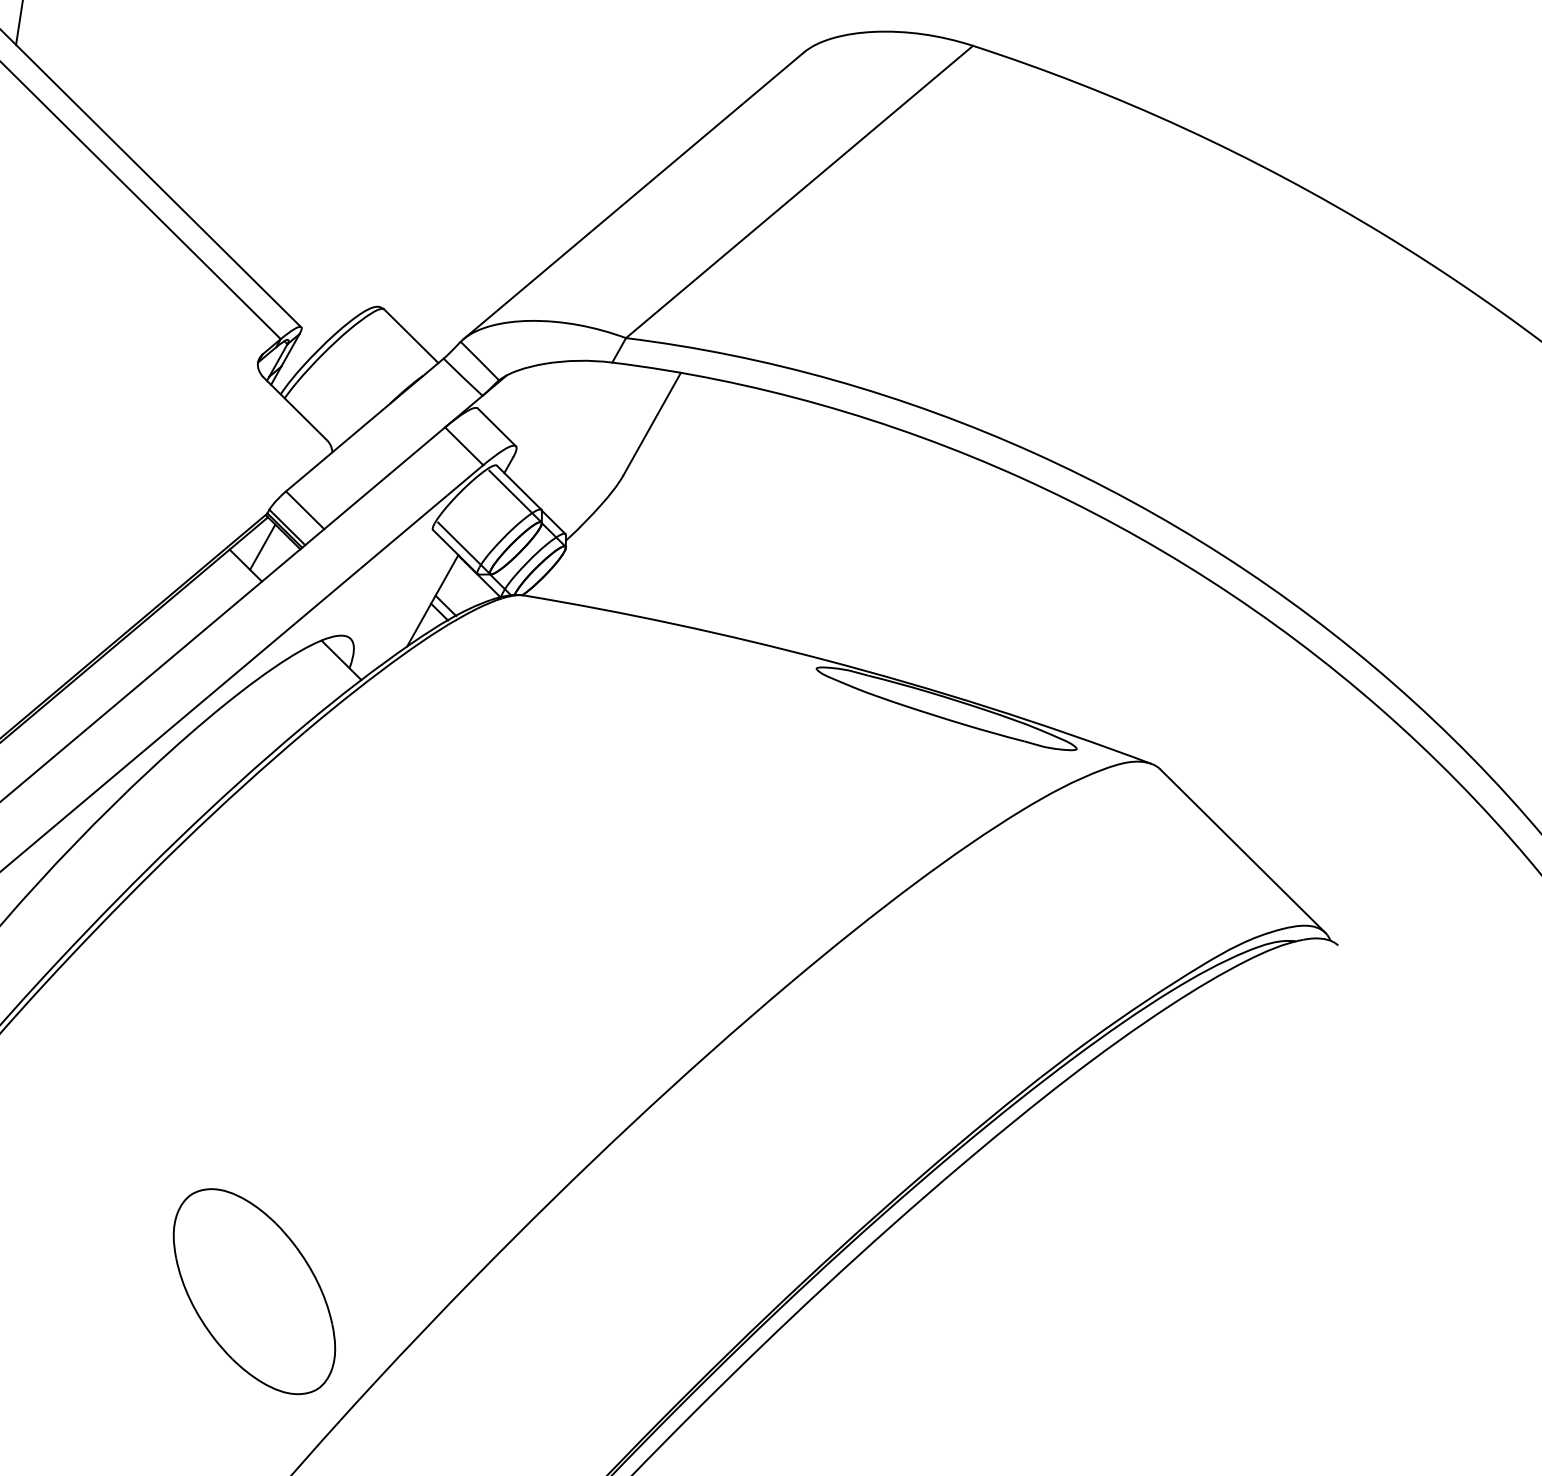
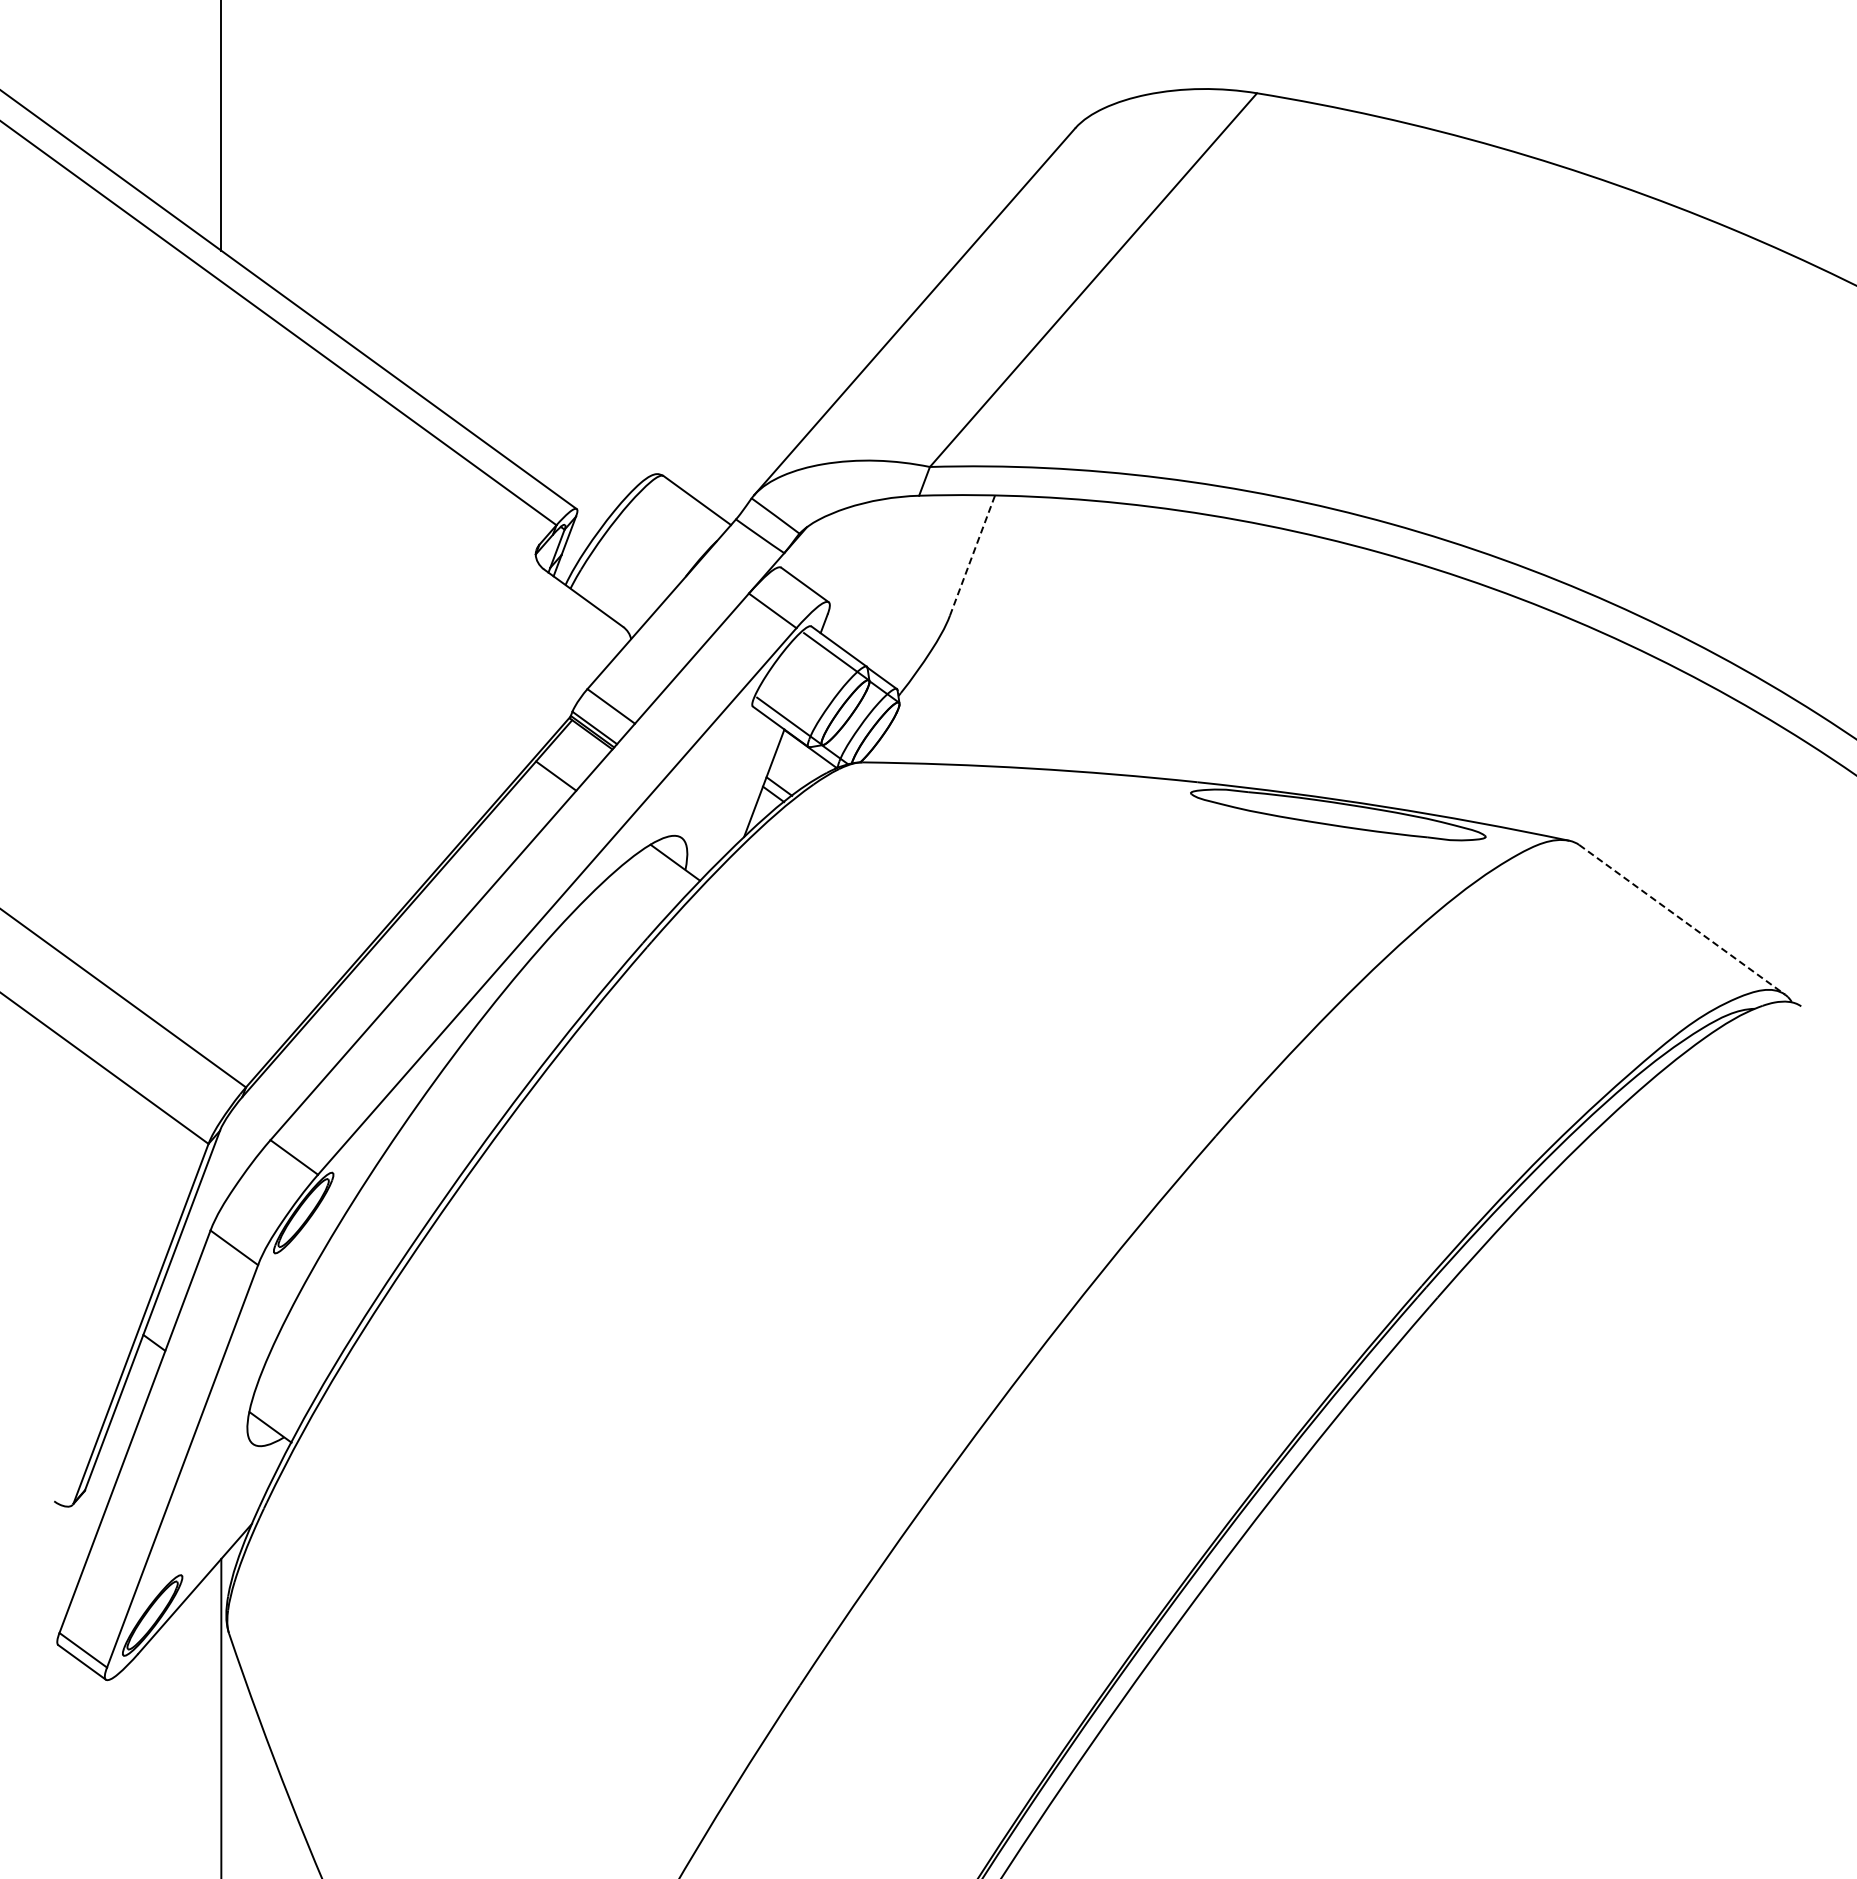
line: (652, 423) -> (972, 555), solid -> dashed
line: (262, 546) -> (571, 752), removed
line: (1242, 851) -> (1682, 920), solid -> dashed
part: (254, 1291) -> (685, 1560), removed

